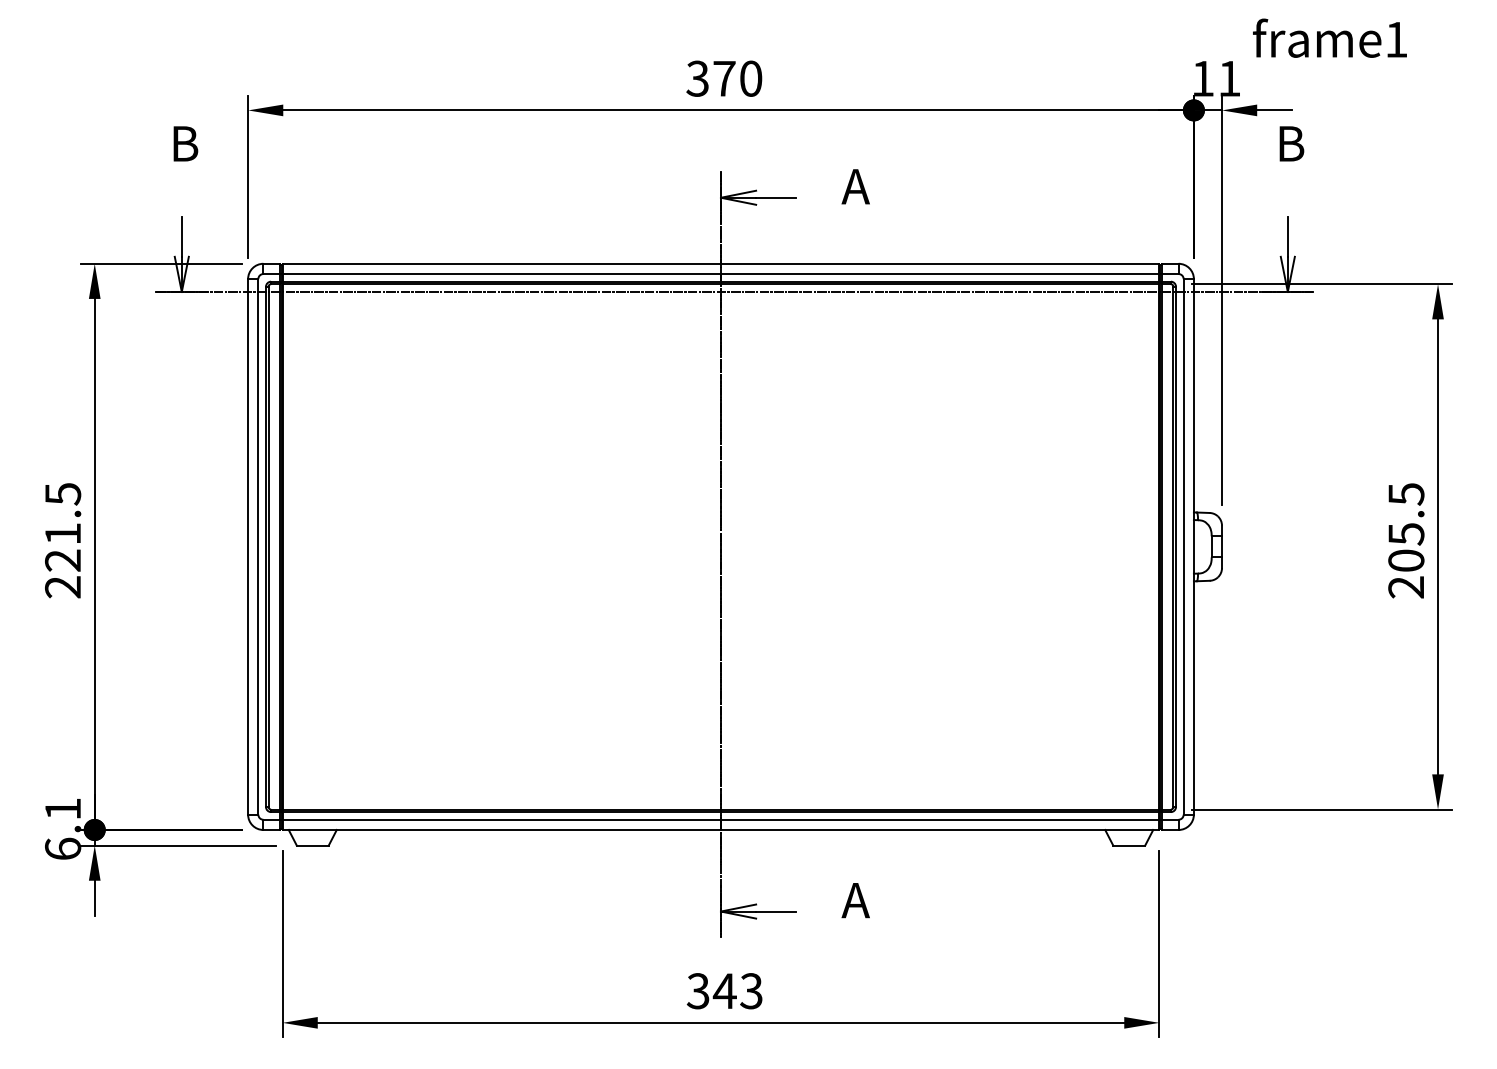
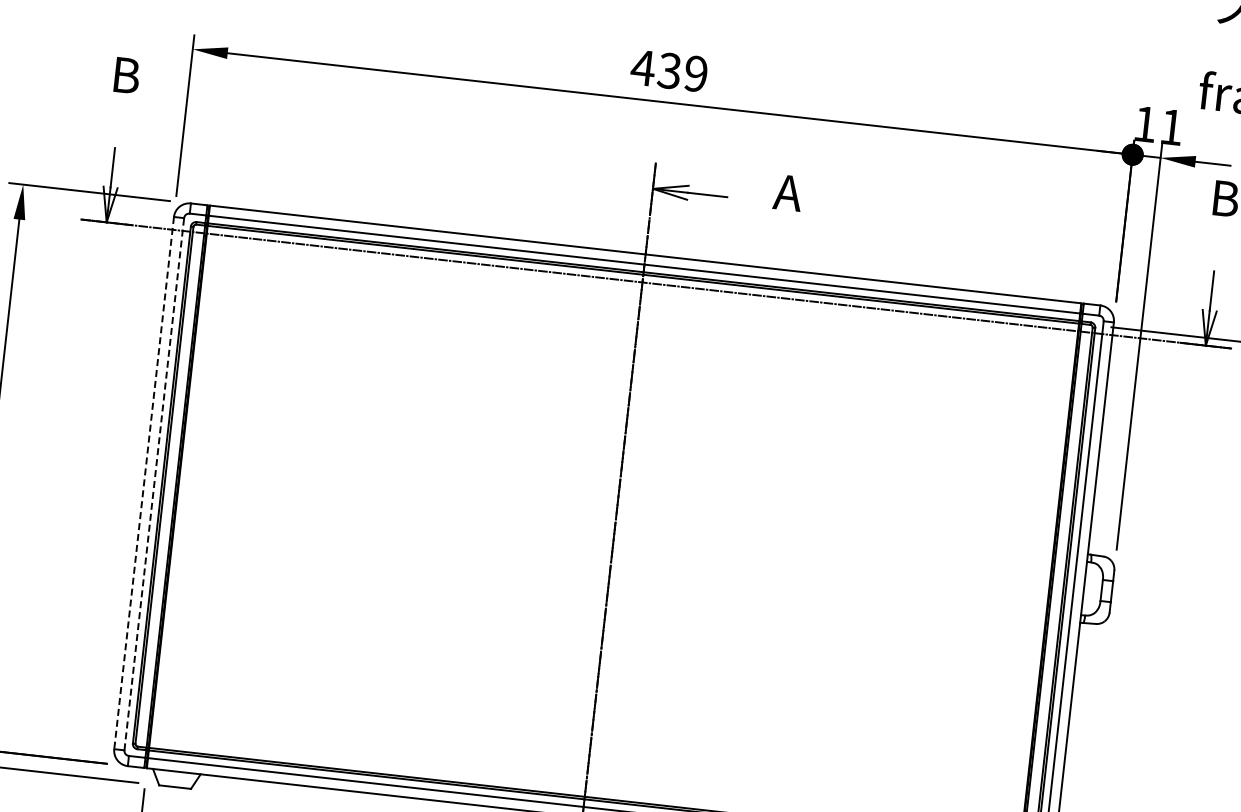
text: (723, 78) -> (668, 70), 370 -> 439
line: (248, 546) -> (144, 482), solid -> dashed
line: (258, 546) -> (154, 483), solid -> dashed

